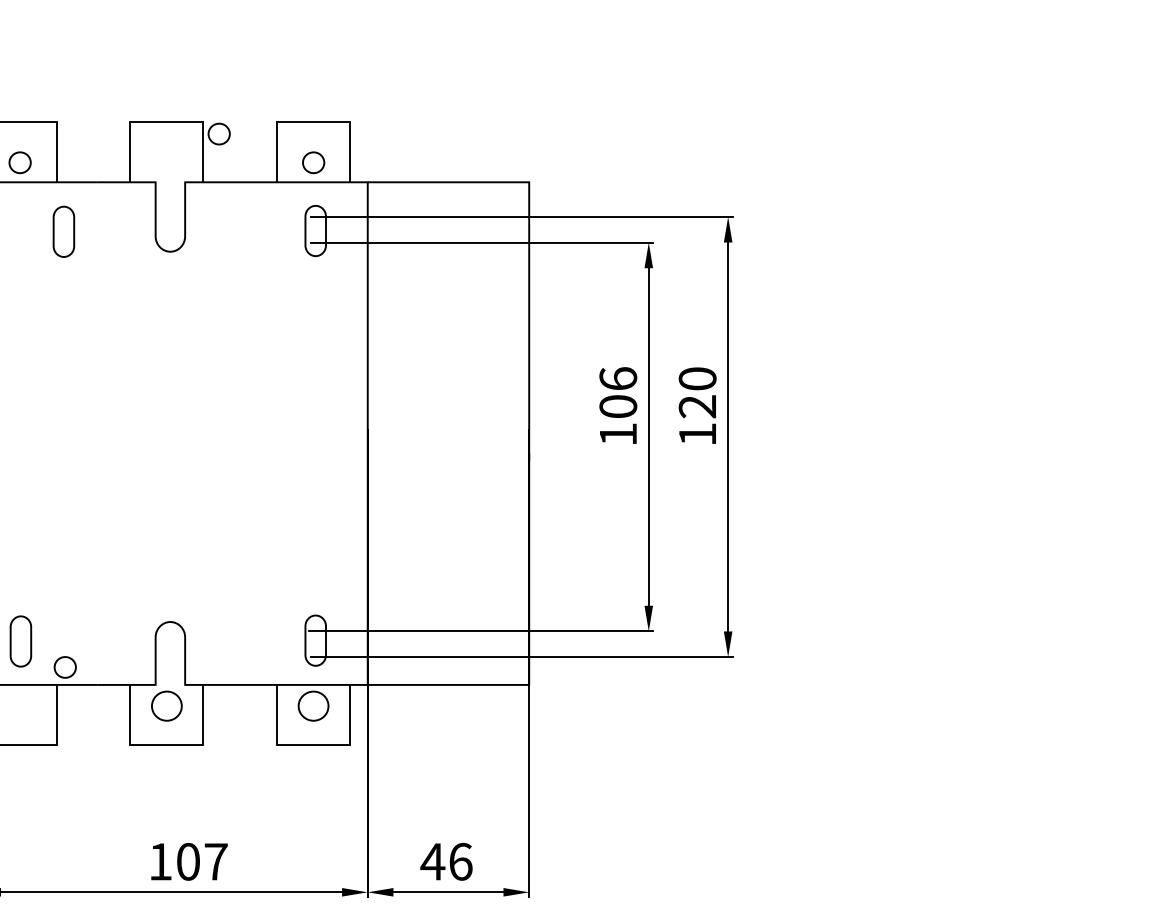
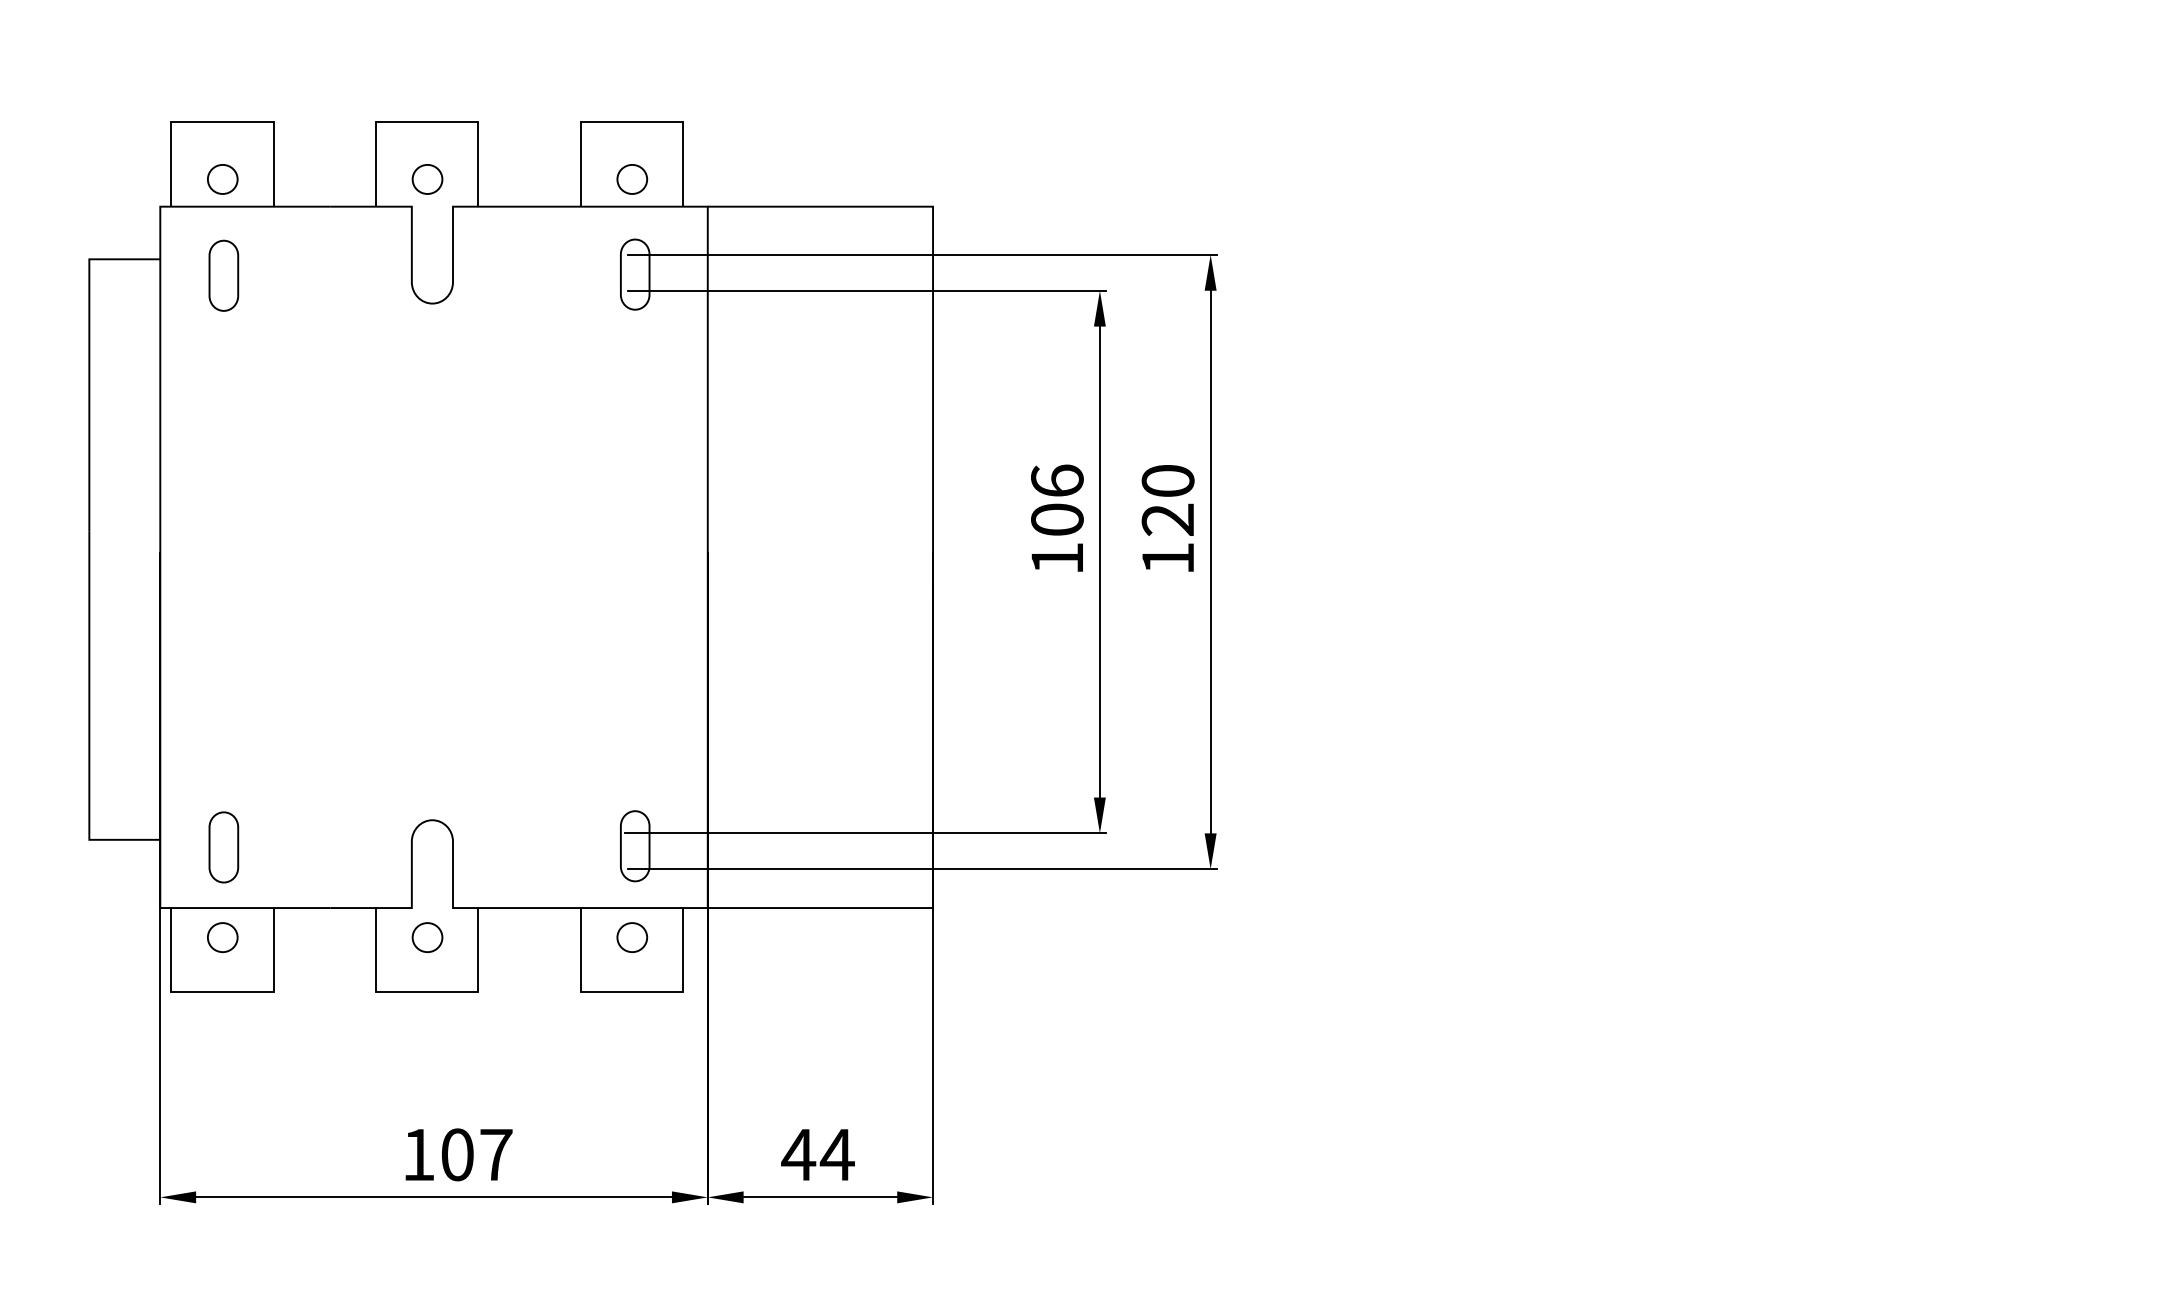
part: (219, 134) -> (427, 179), moved
part: (63, 231) -> (223, 275), moved
part: (65, 667) -> (222, 937), moved
part: (166, 706) -> (427, 937), size x0.71
part: (313, 706) -> (632, 937), size x0.71
text: (460, 861) -> (836, 1154), 46 -> 44

